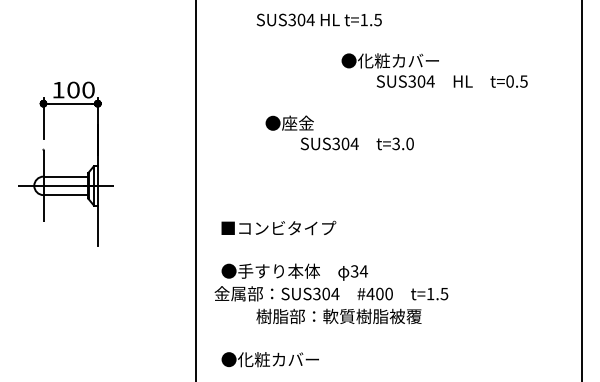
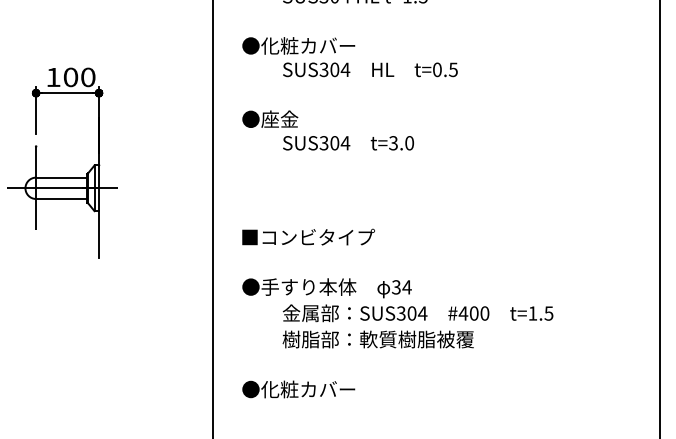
text: (434, 70) -> (349, 57), moved
text: (339, 132) -> (327, 129), moved
text: (331, 293) -> (418, 312), moved

